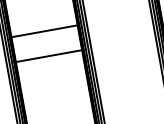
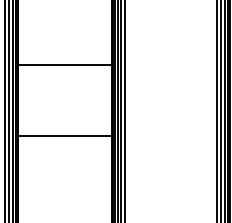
line: (44, 31) -> (65, 65), moved
line: (49, 56) -> (65, 135), moved

